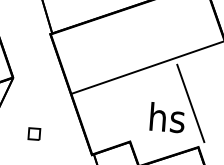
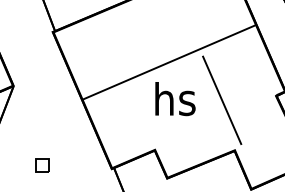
text: (167, 118) -> (175, 99), moved
part: (34, 134) -> (42, 165), moved

